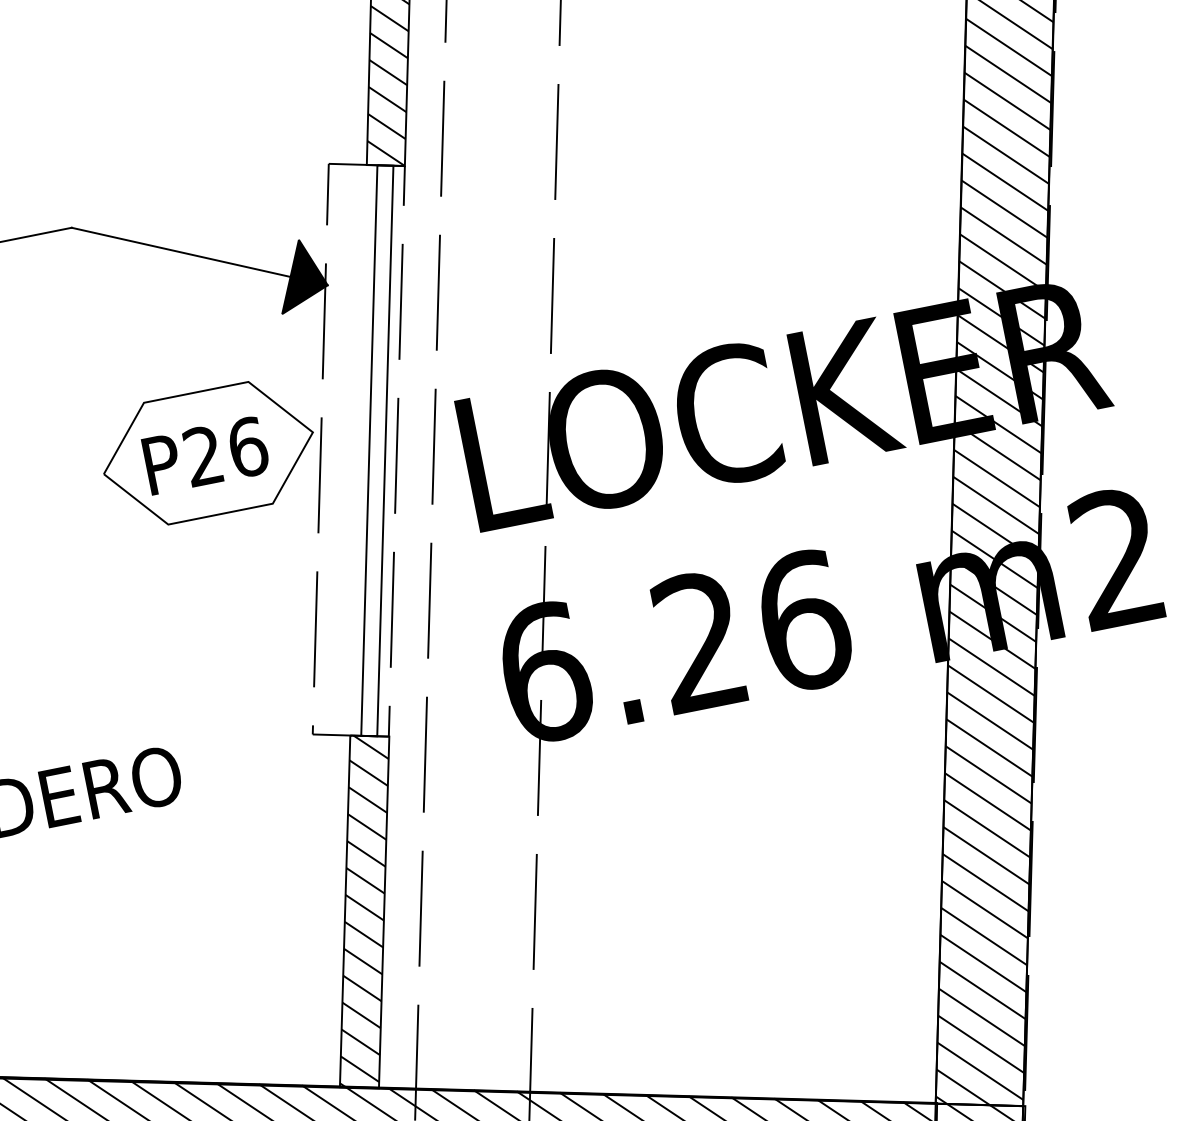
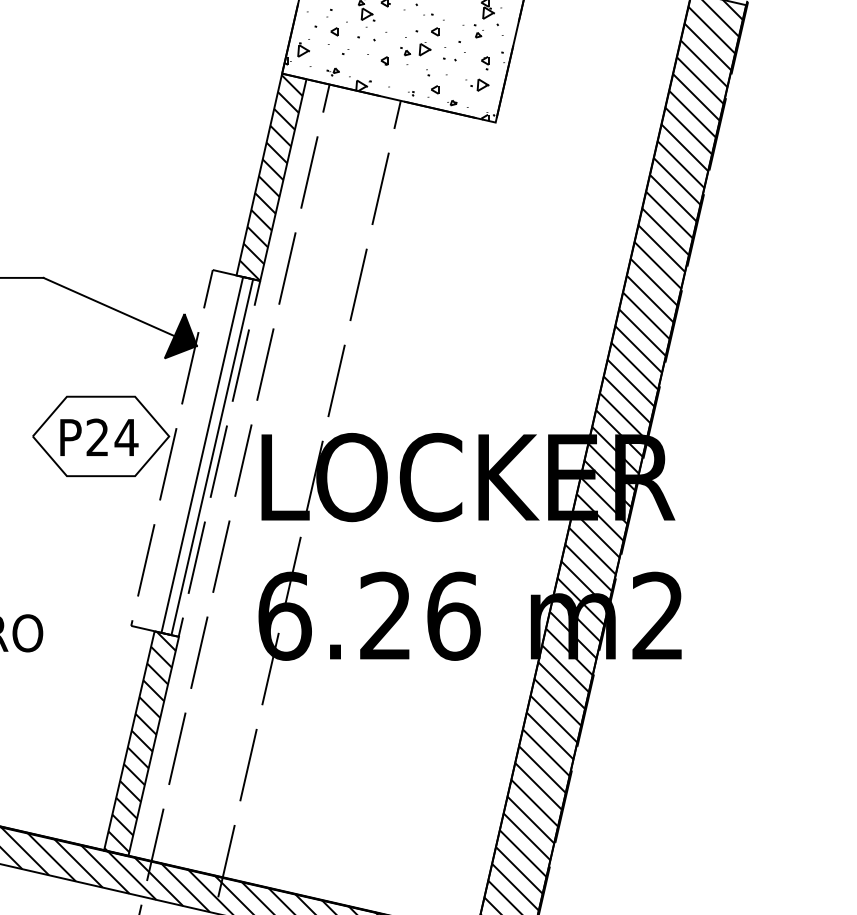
text: (247, 447) -> (126, 437), P26 -> P24

